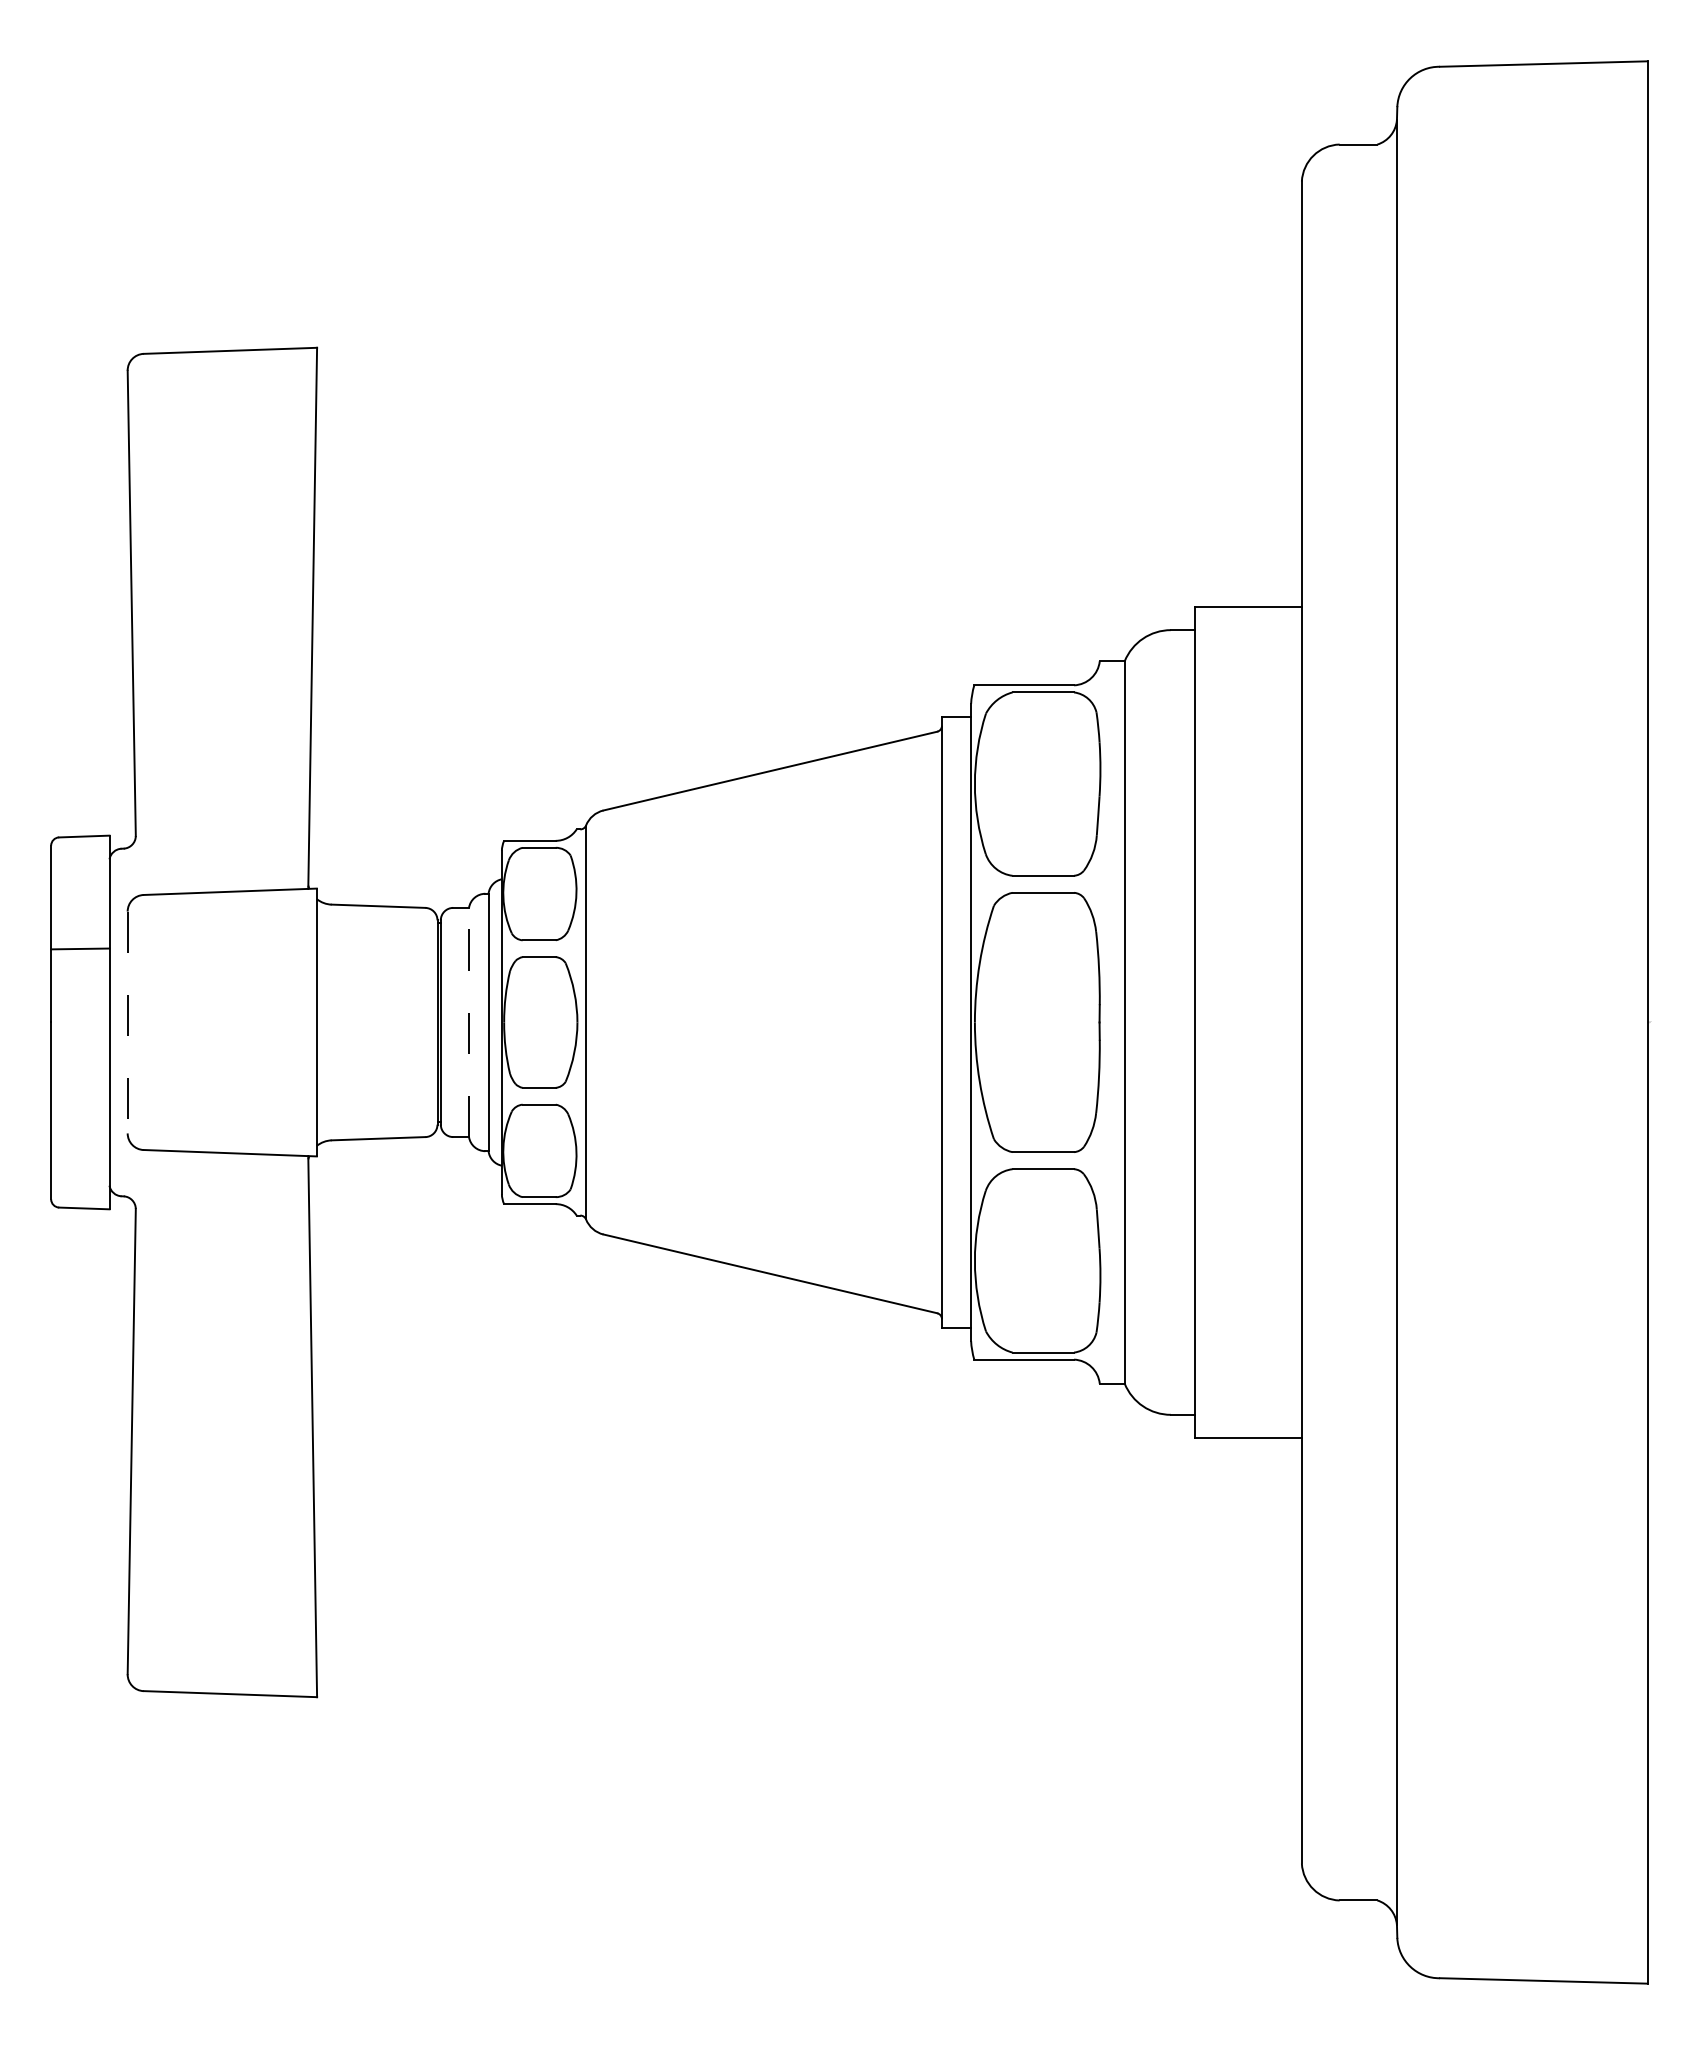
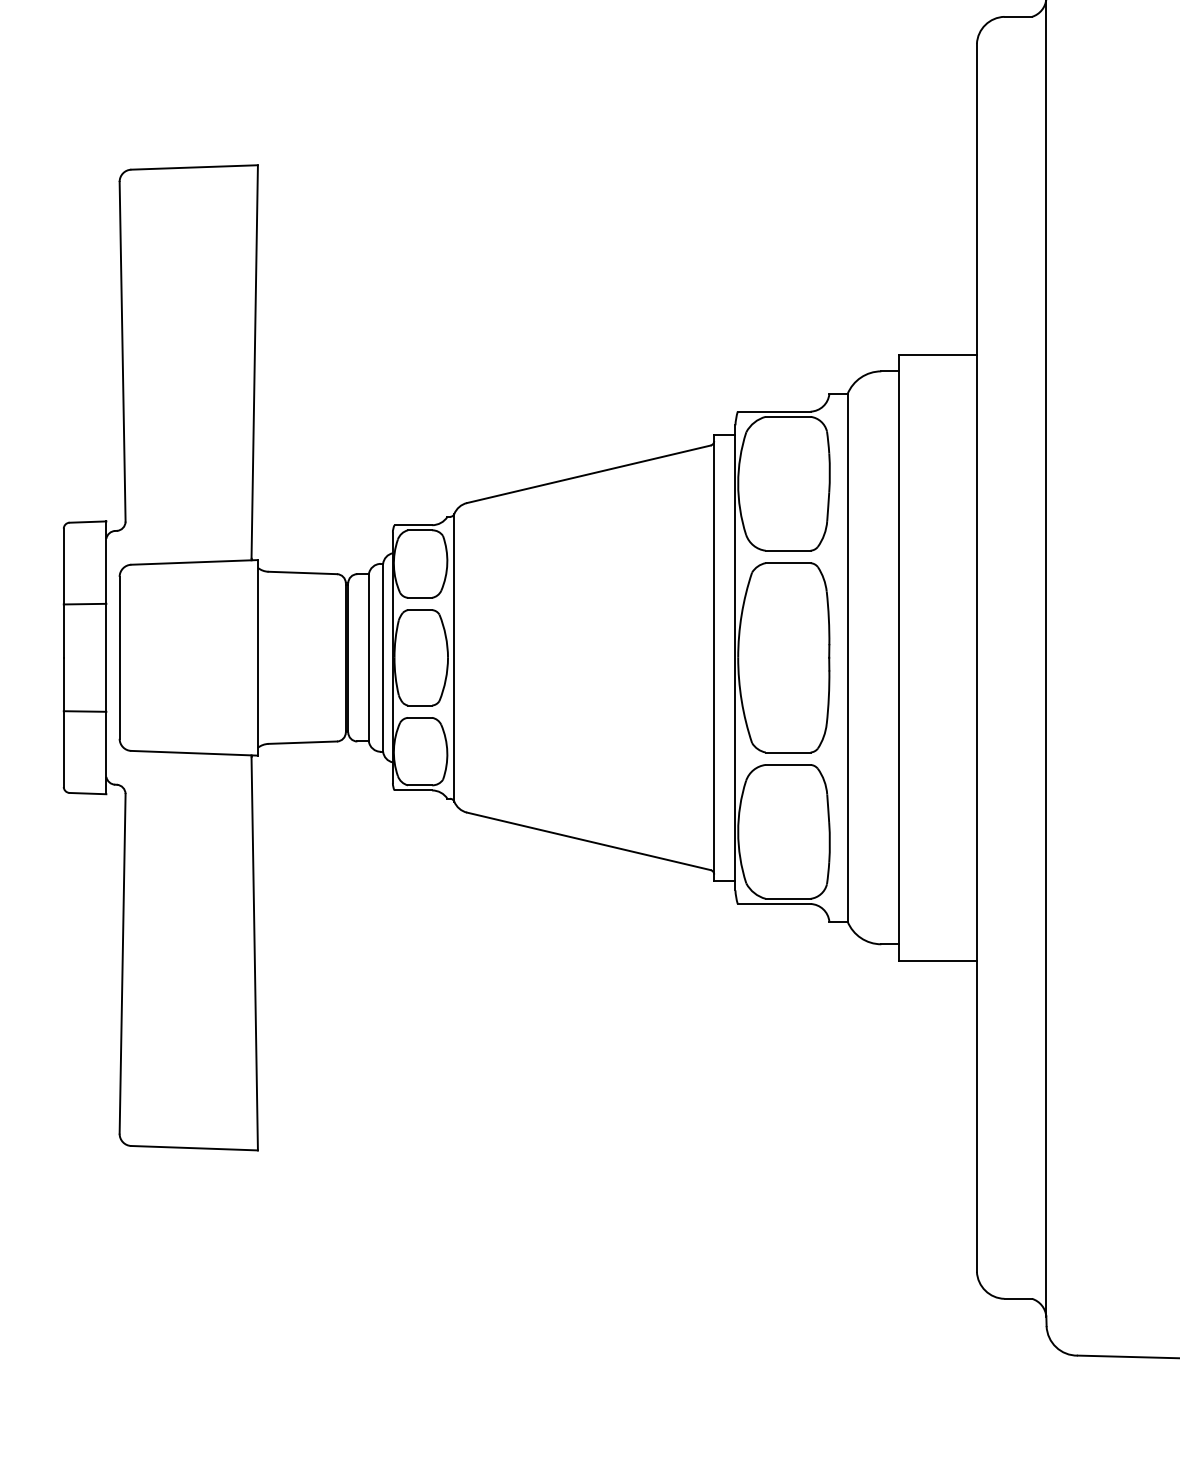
line: (127, 1022) -> (119, 657), dashed -> solid
line: (469, 1022) -> (369, 657), dashed -> solid
line: (80, 1095) -> (85, 711), added

